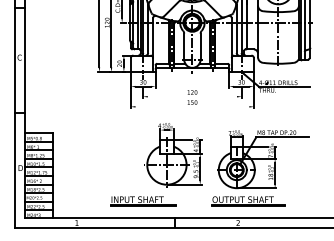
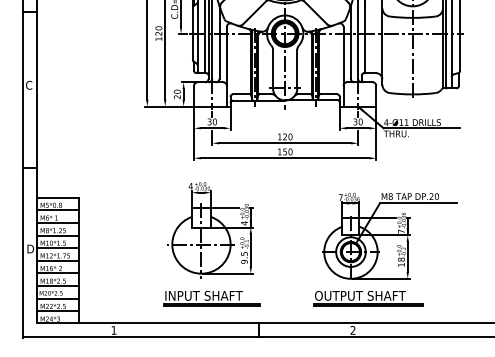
line: (192, 96) -> (285, 142), added
line: (192, 106) -> (285, 157), added
part: (173, 155) -> (211, 230), moved

